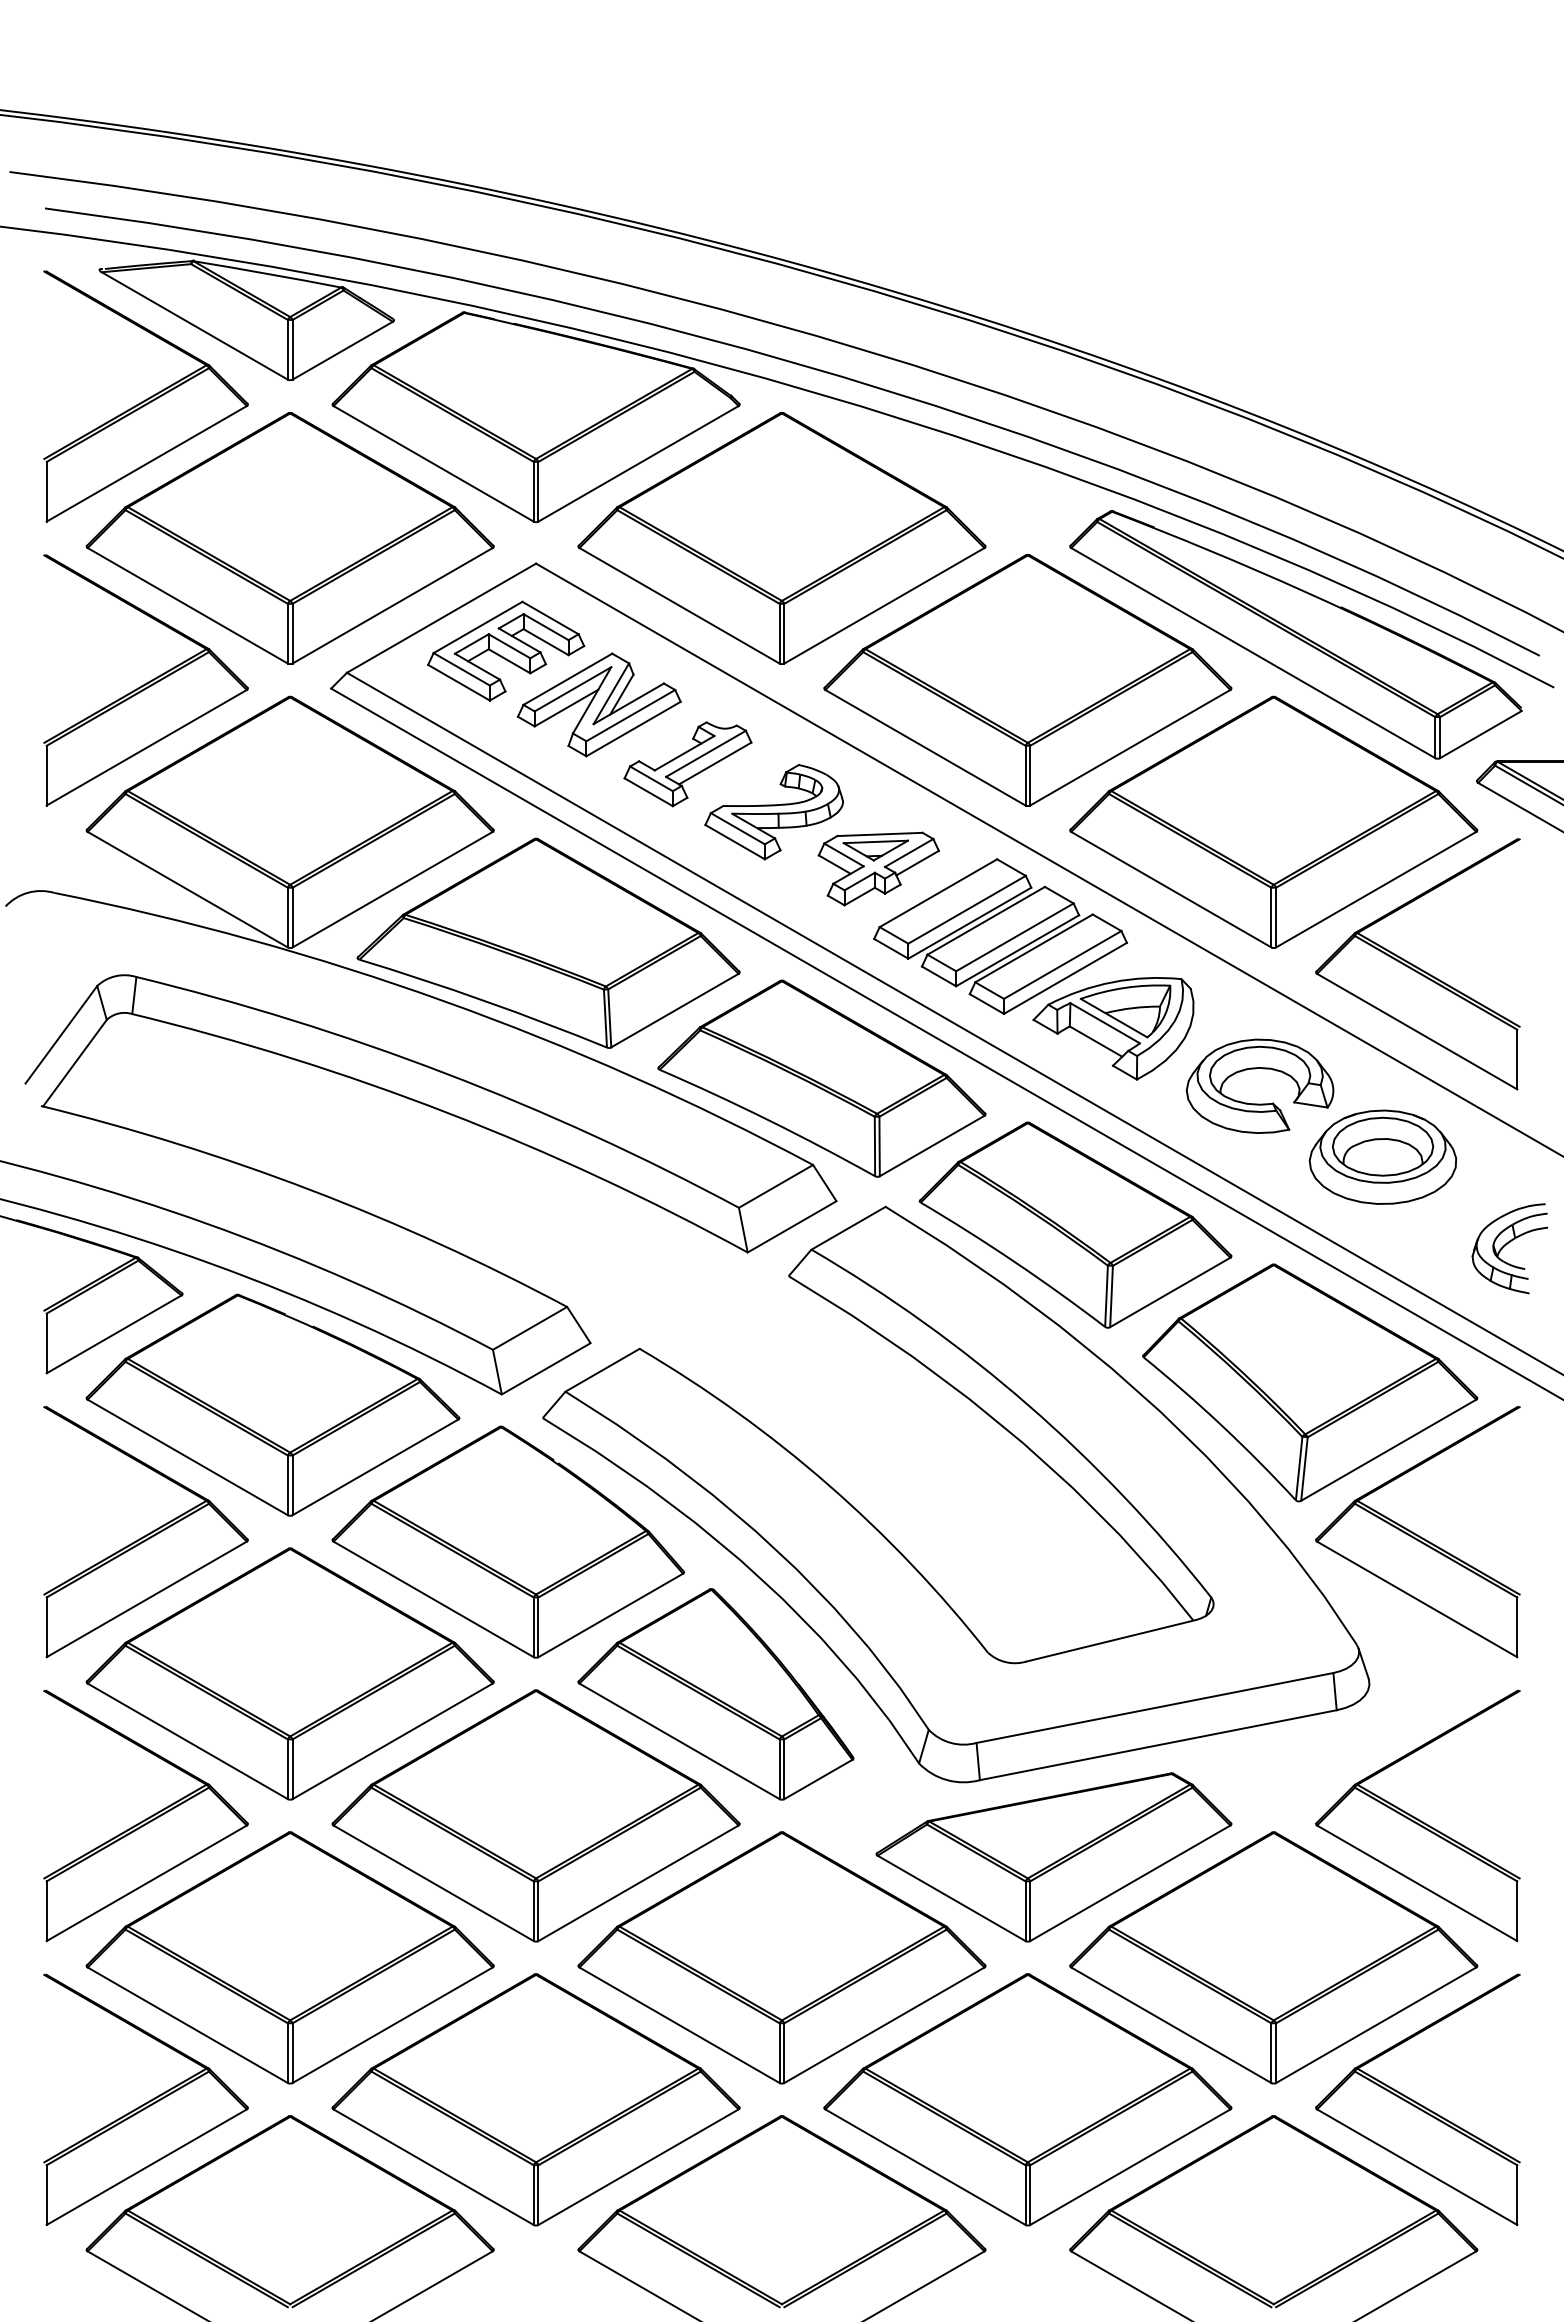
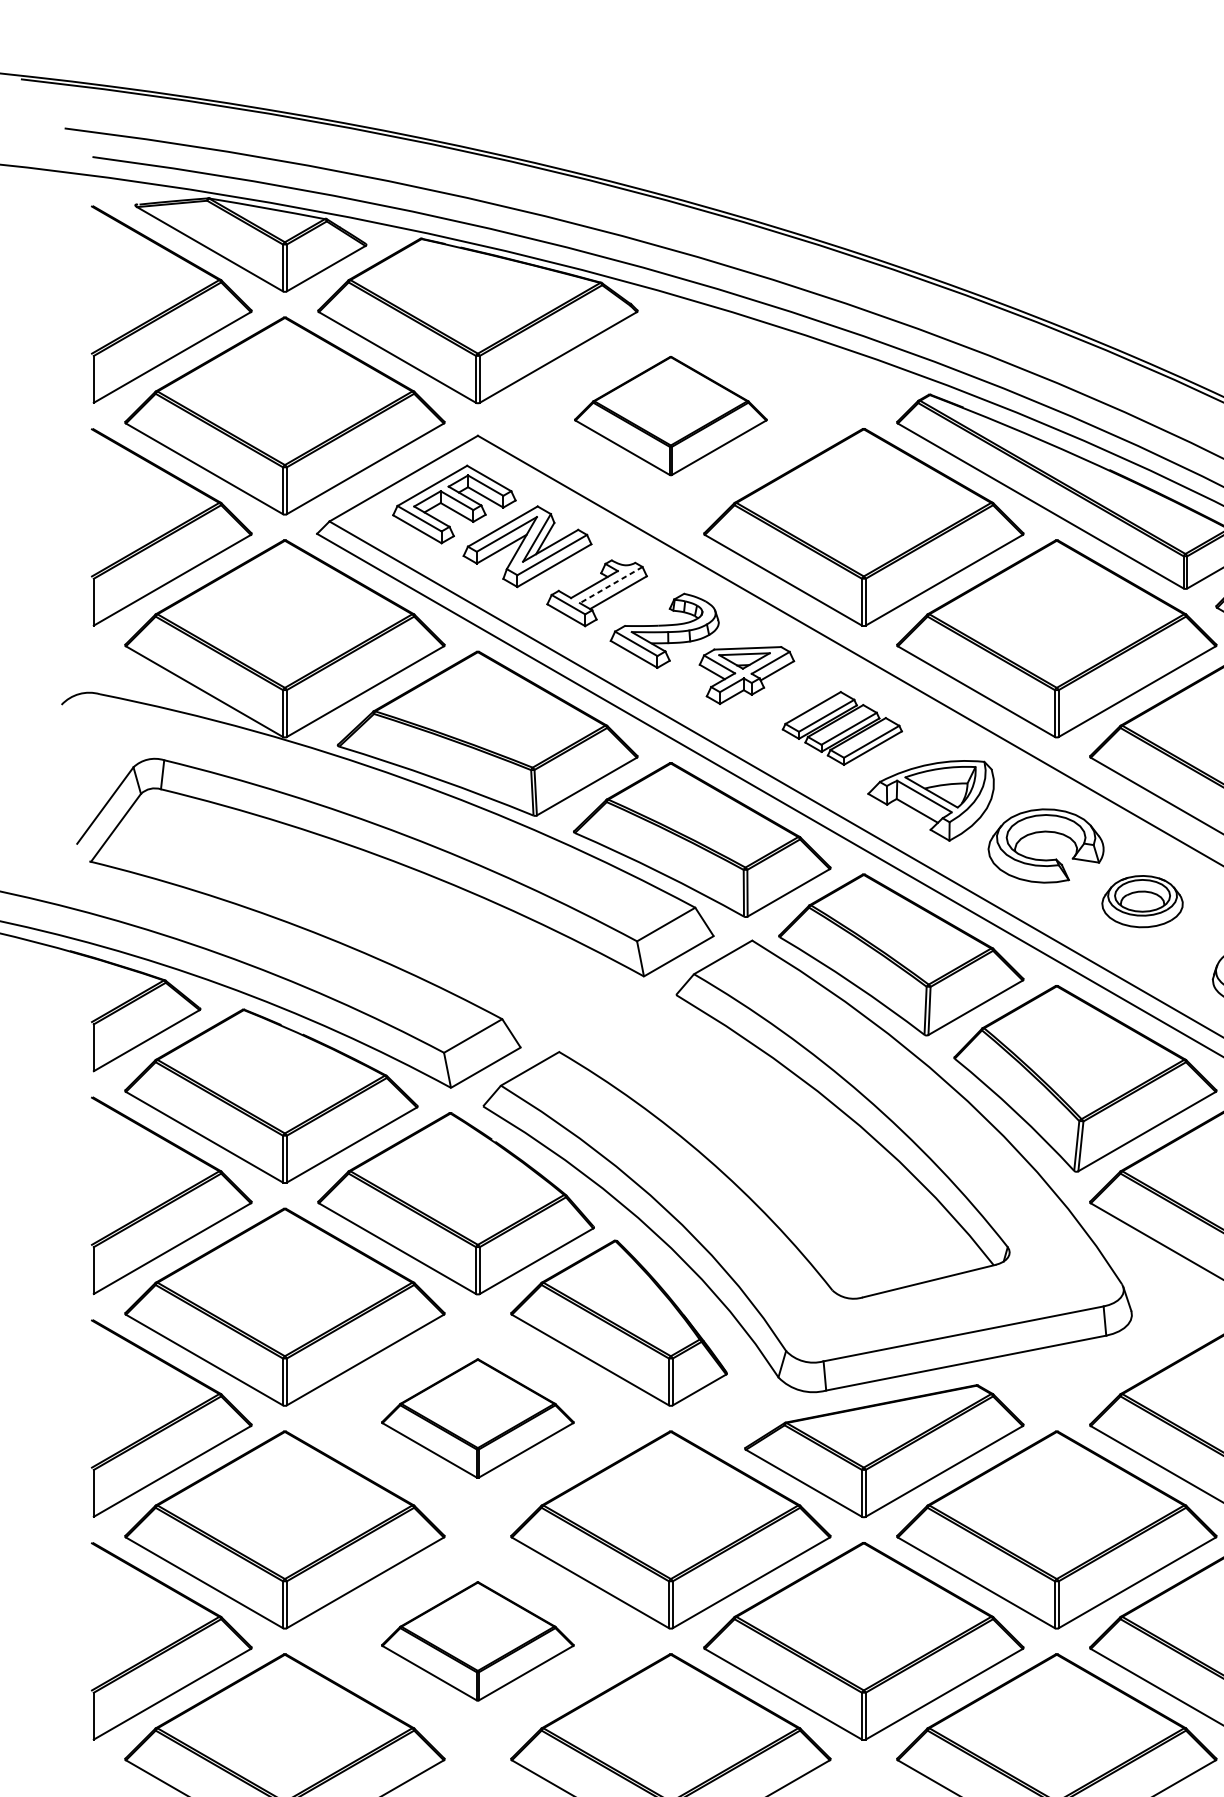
part: (781, 538) -> (670, 416), size x0.6
line: (705, 754) -> (610, 585), solid -> dashed
part: (1000, 936) -> (842, 728), size x0.6
part: (1382, 1156) -> (1142, 901), size x0.7
part: (535, 1815) -> (477, 1418), size x0.6
part: (535, 2099) -> (477, 1641), size x0.6

